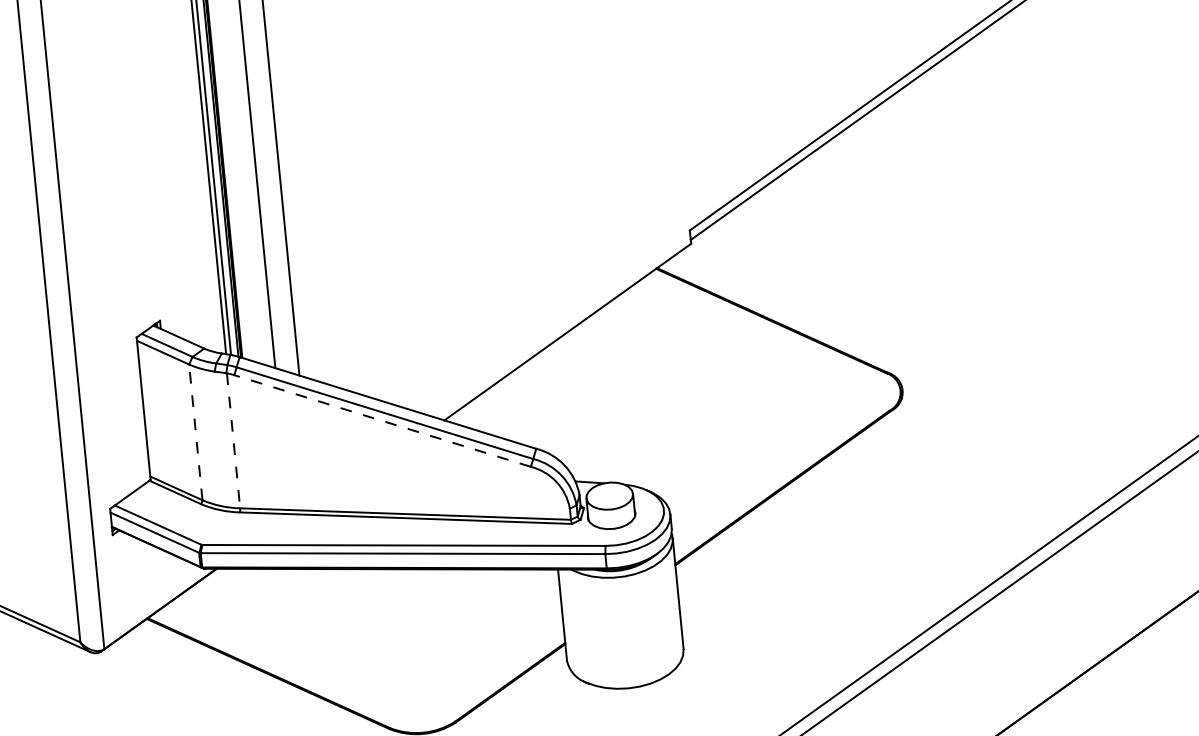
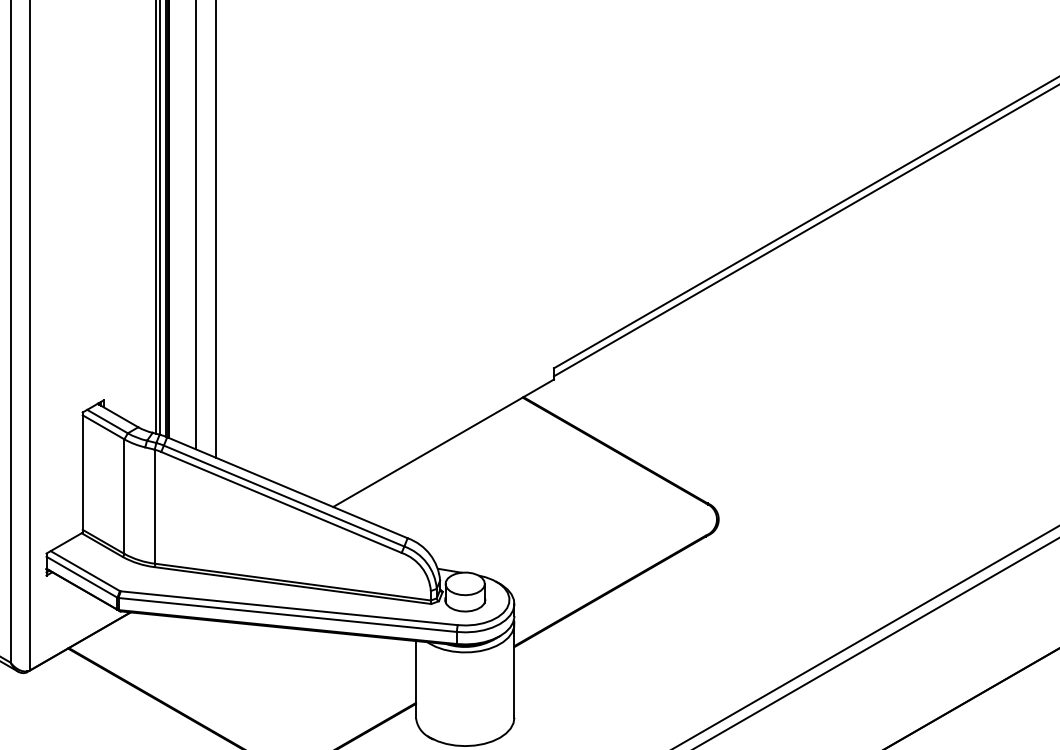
line: (382, 421) -> (281, 502), dashed -> solid
line: (195, 432) -> (124, 496), dashed -> solid
line: (233, 440) -> (155, 506), dashed -> solid

